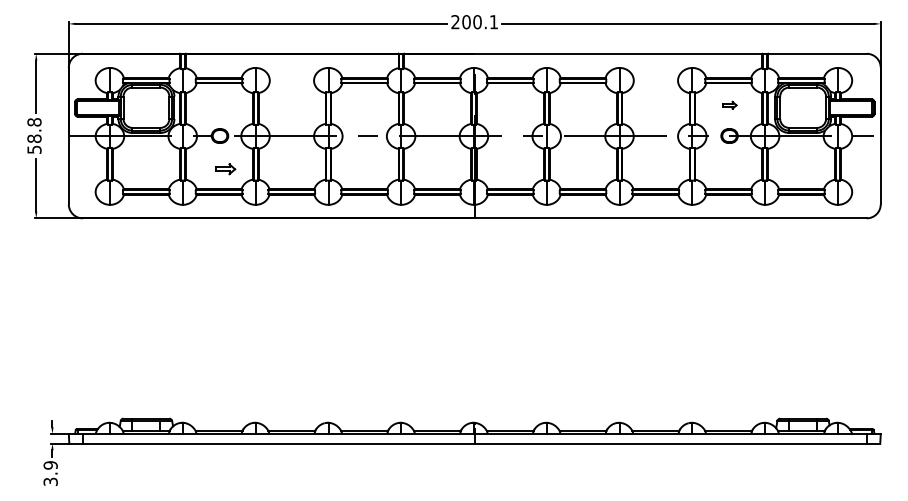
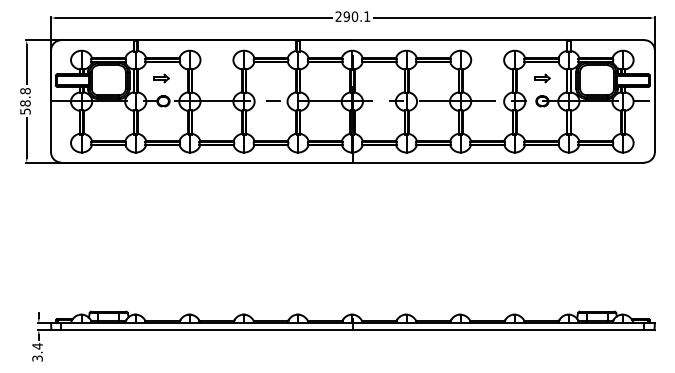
text: (466, 22) -> (346, 16), 200.1 -> 290.1
part: (729, 105) -> (542, 78), size x1.43
part: (225, 169) -> (161, 78), moved
text: (50, 464) -> (37, 345), 3.9 -> 3.4

